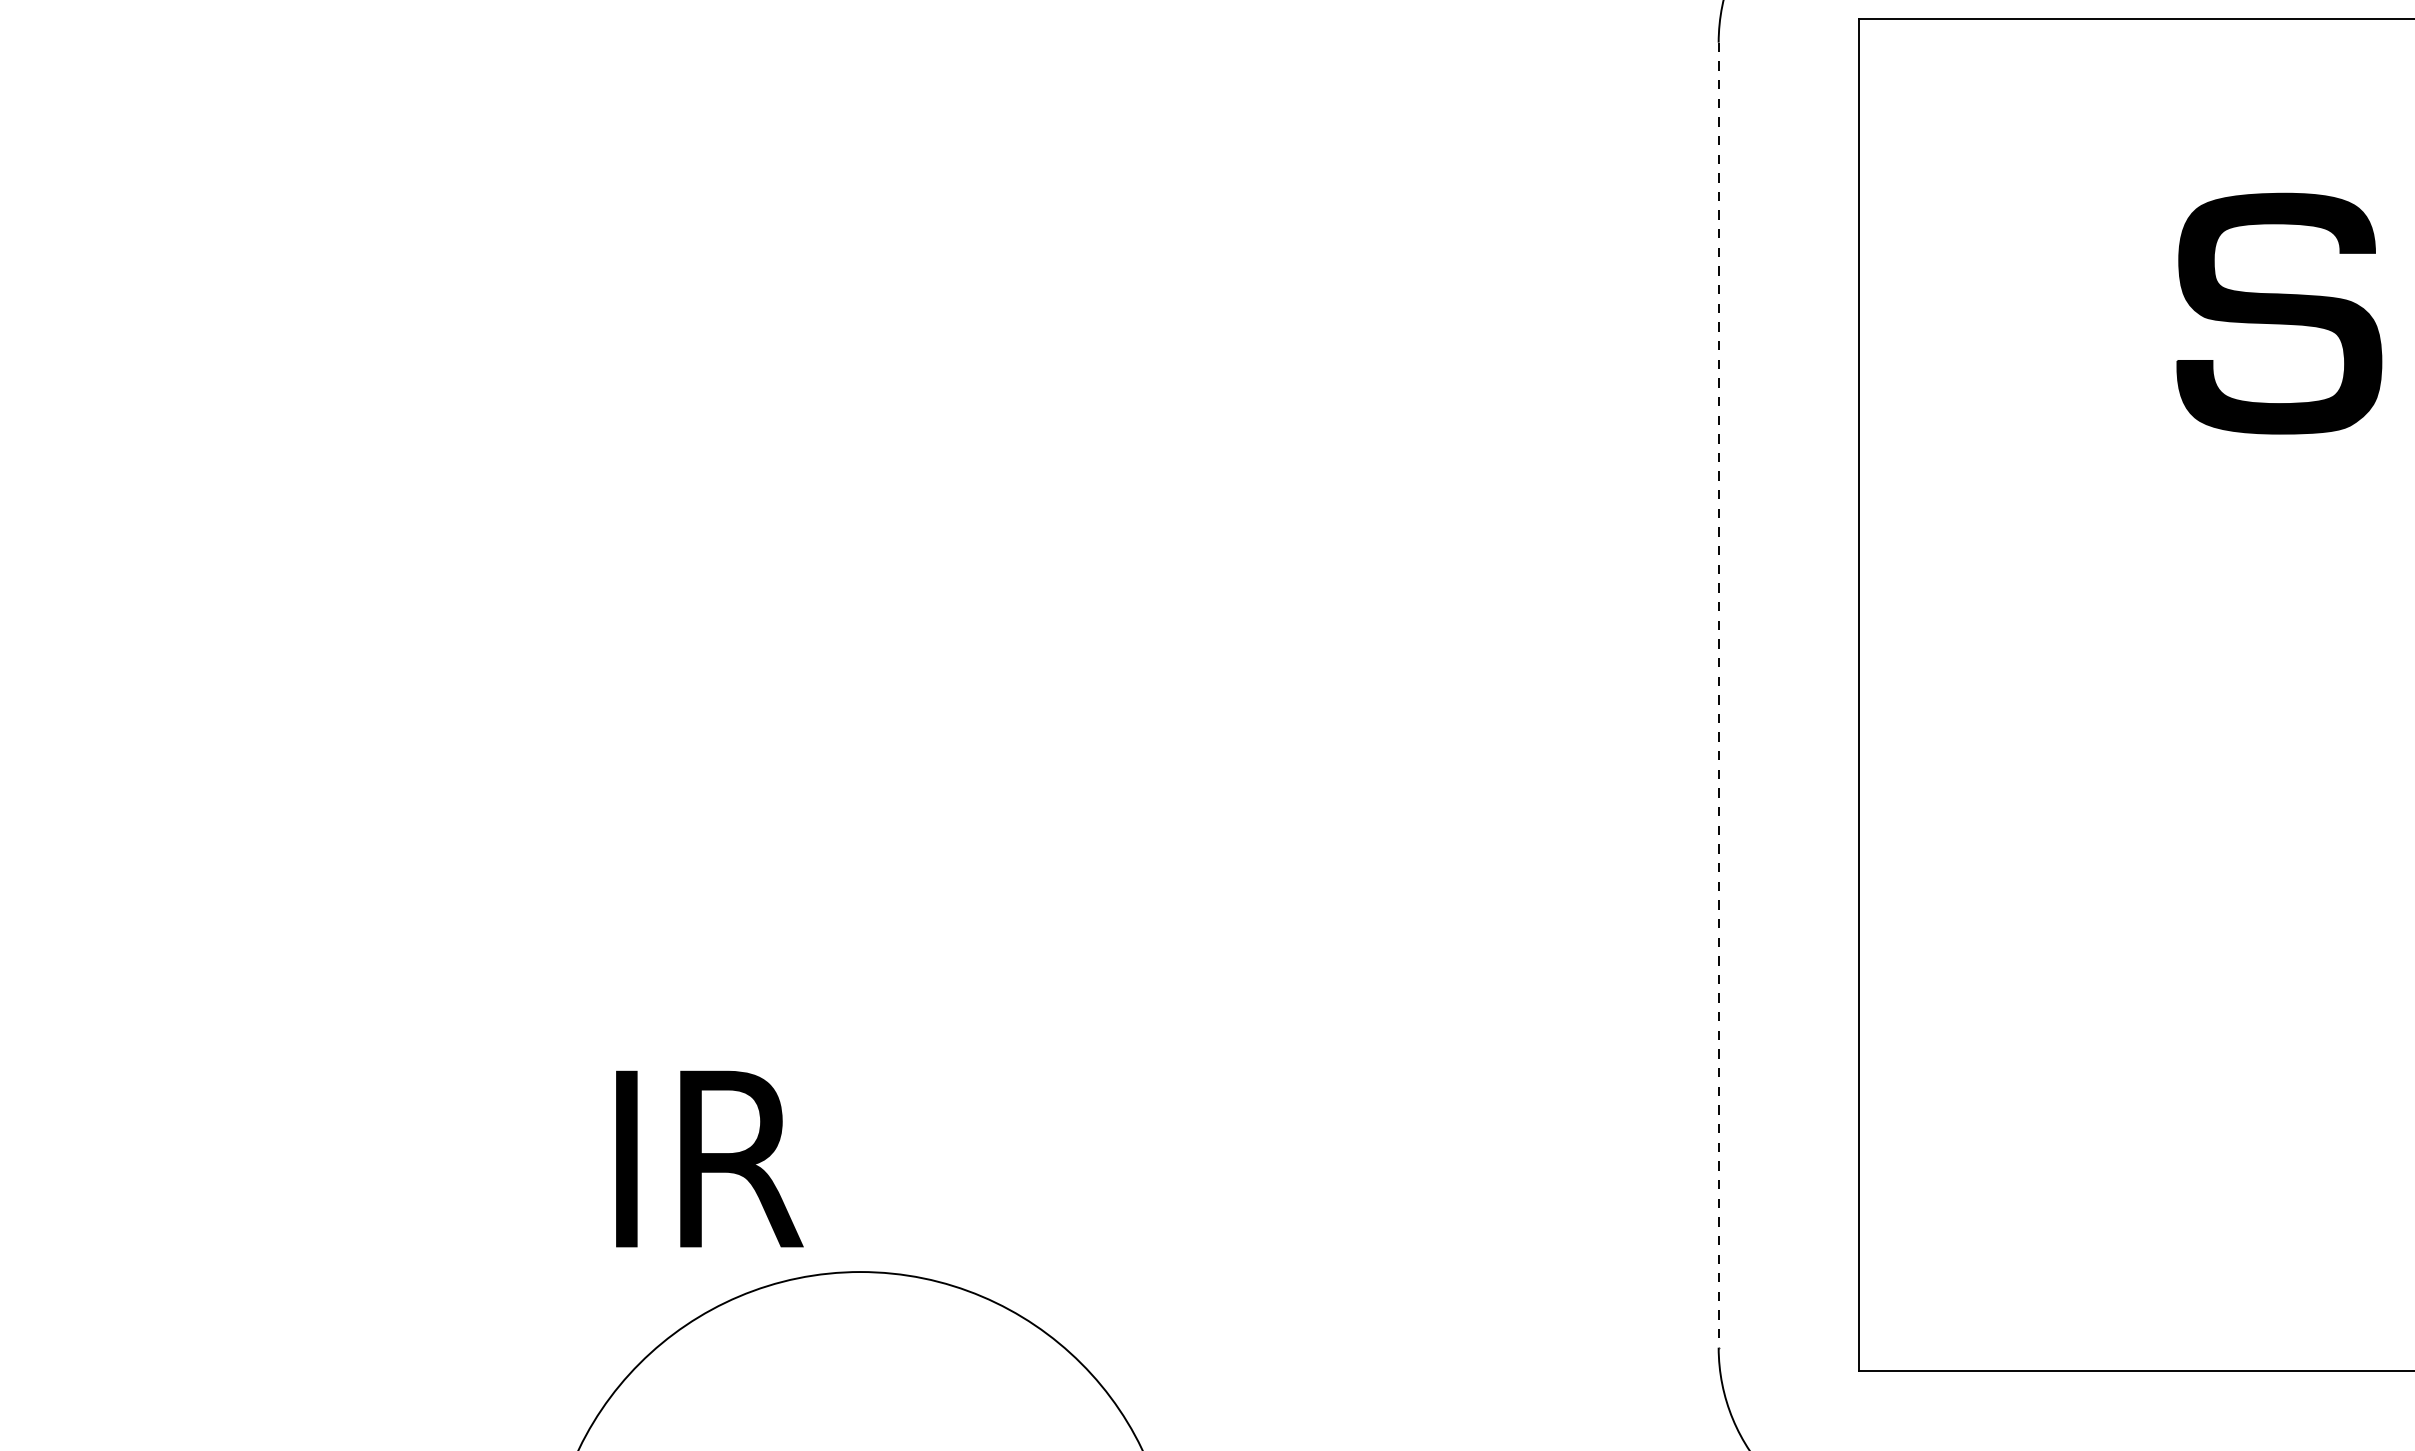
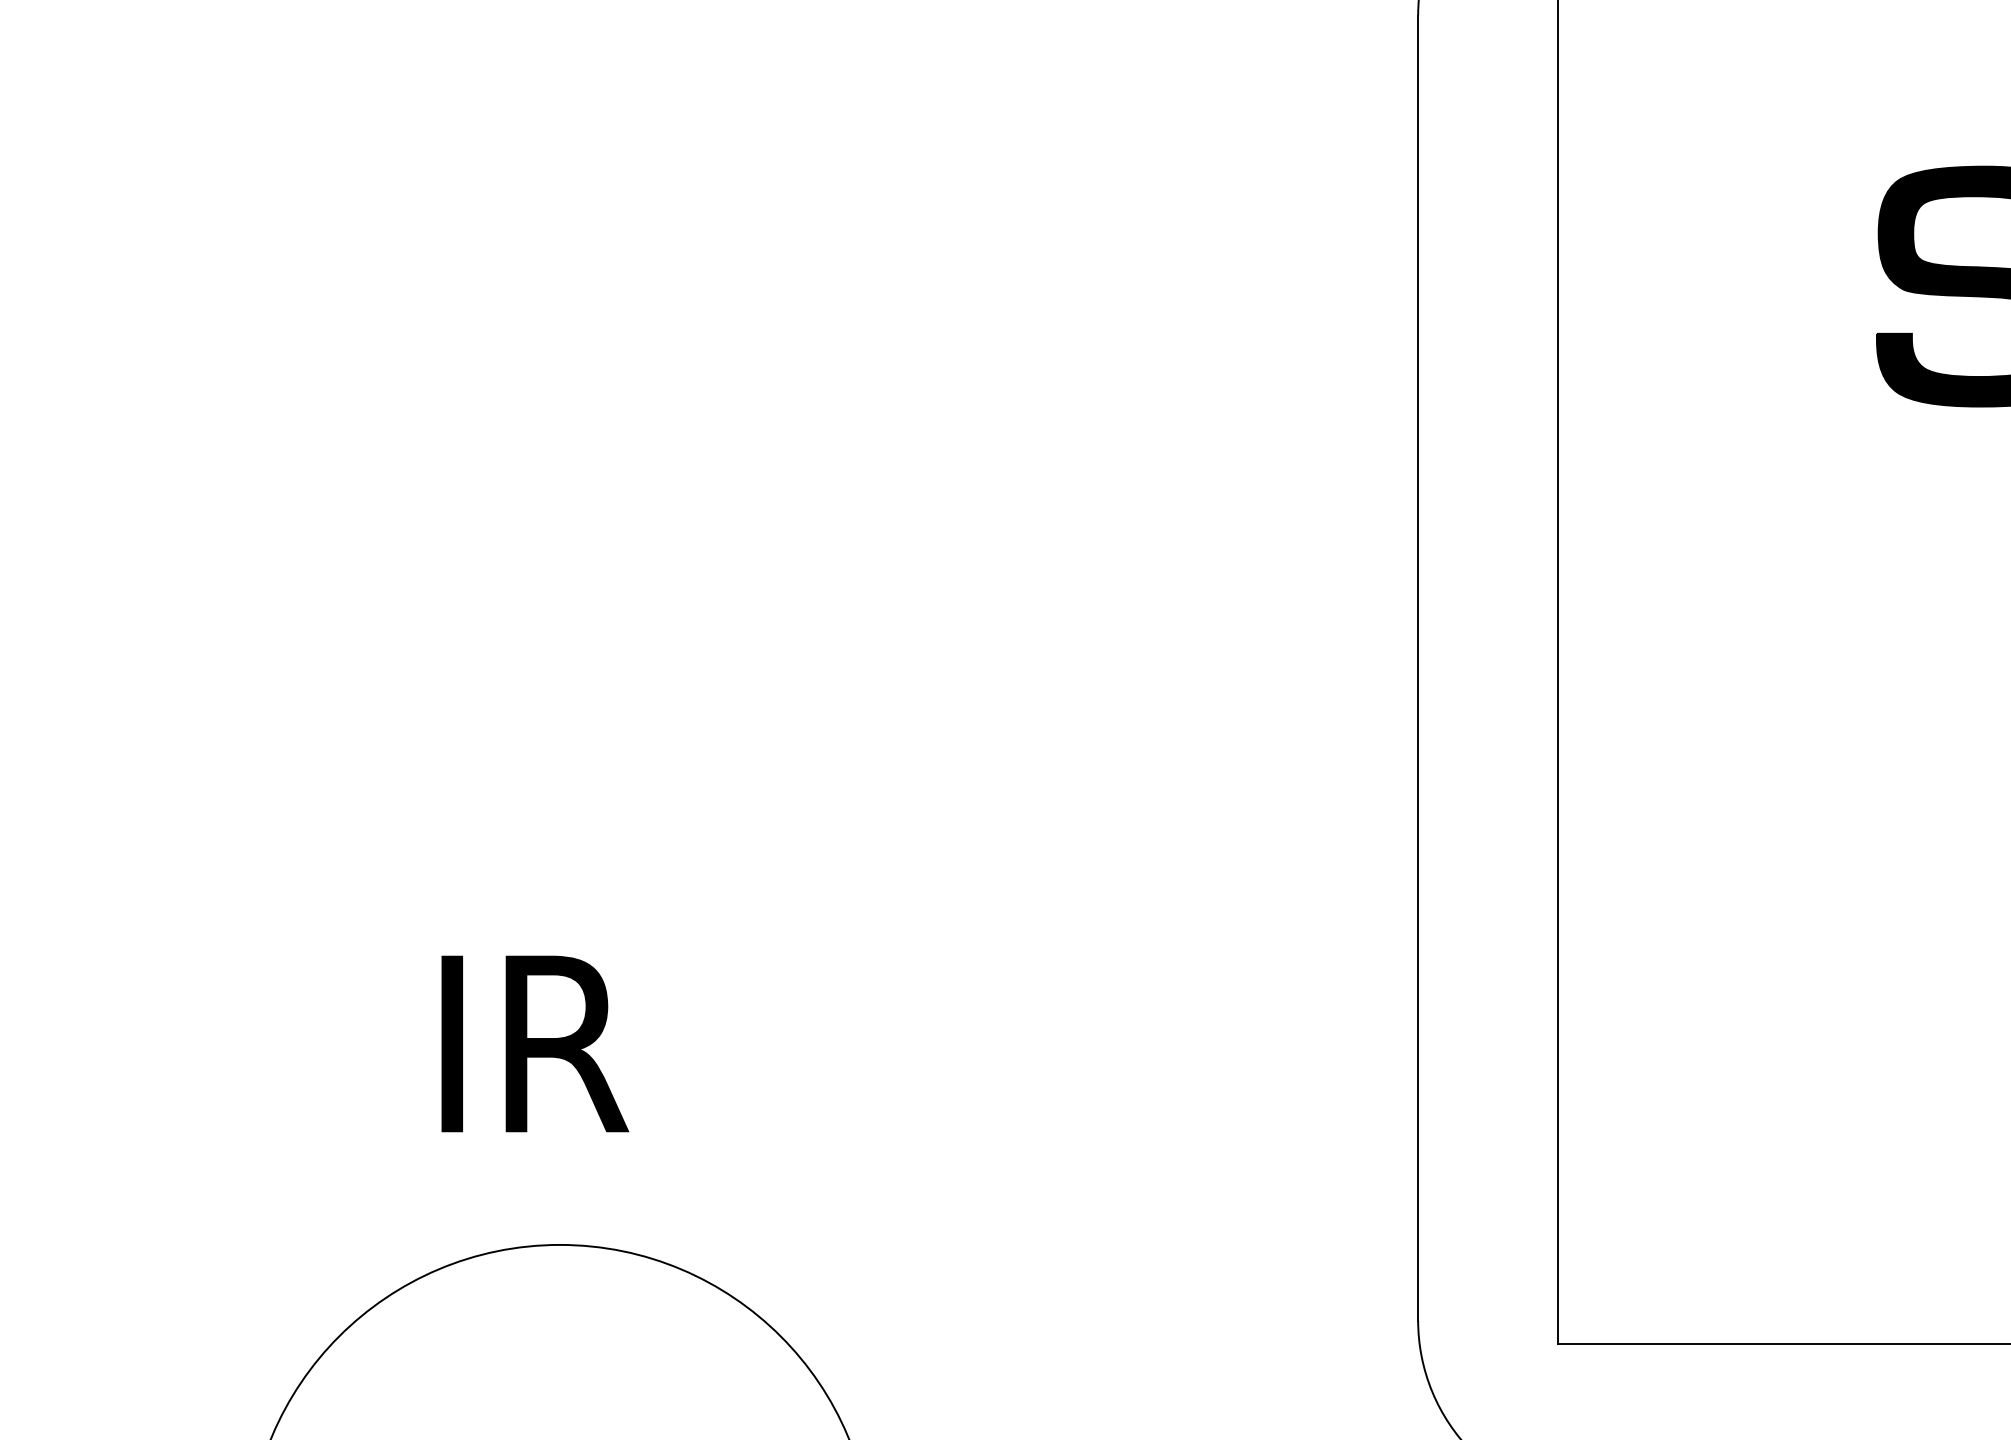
line: (1718, 695) -> (1417, 668), dashed -> solid
text: (709, 1158) -> (534, 1043), moved

